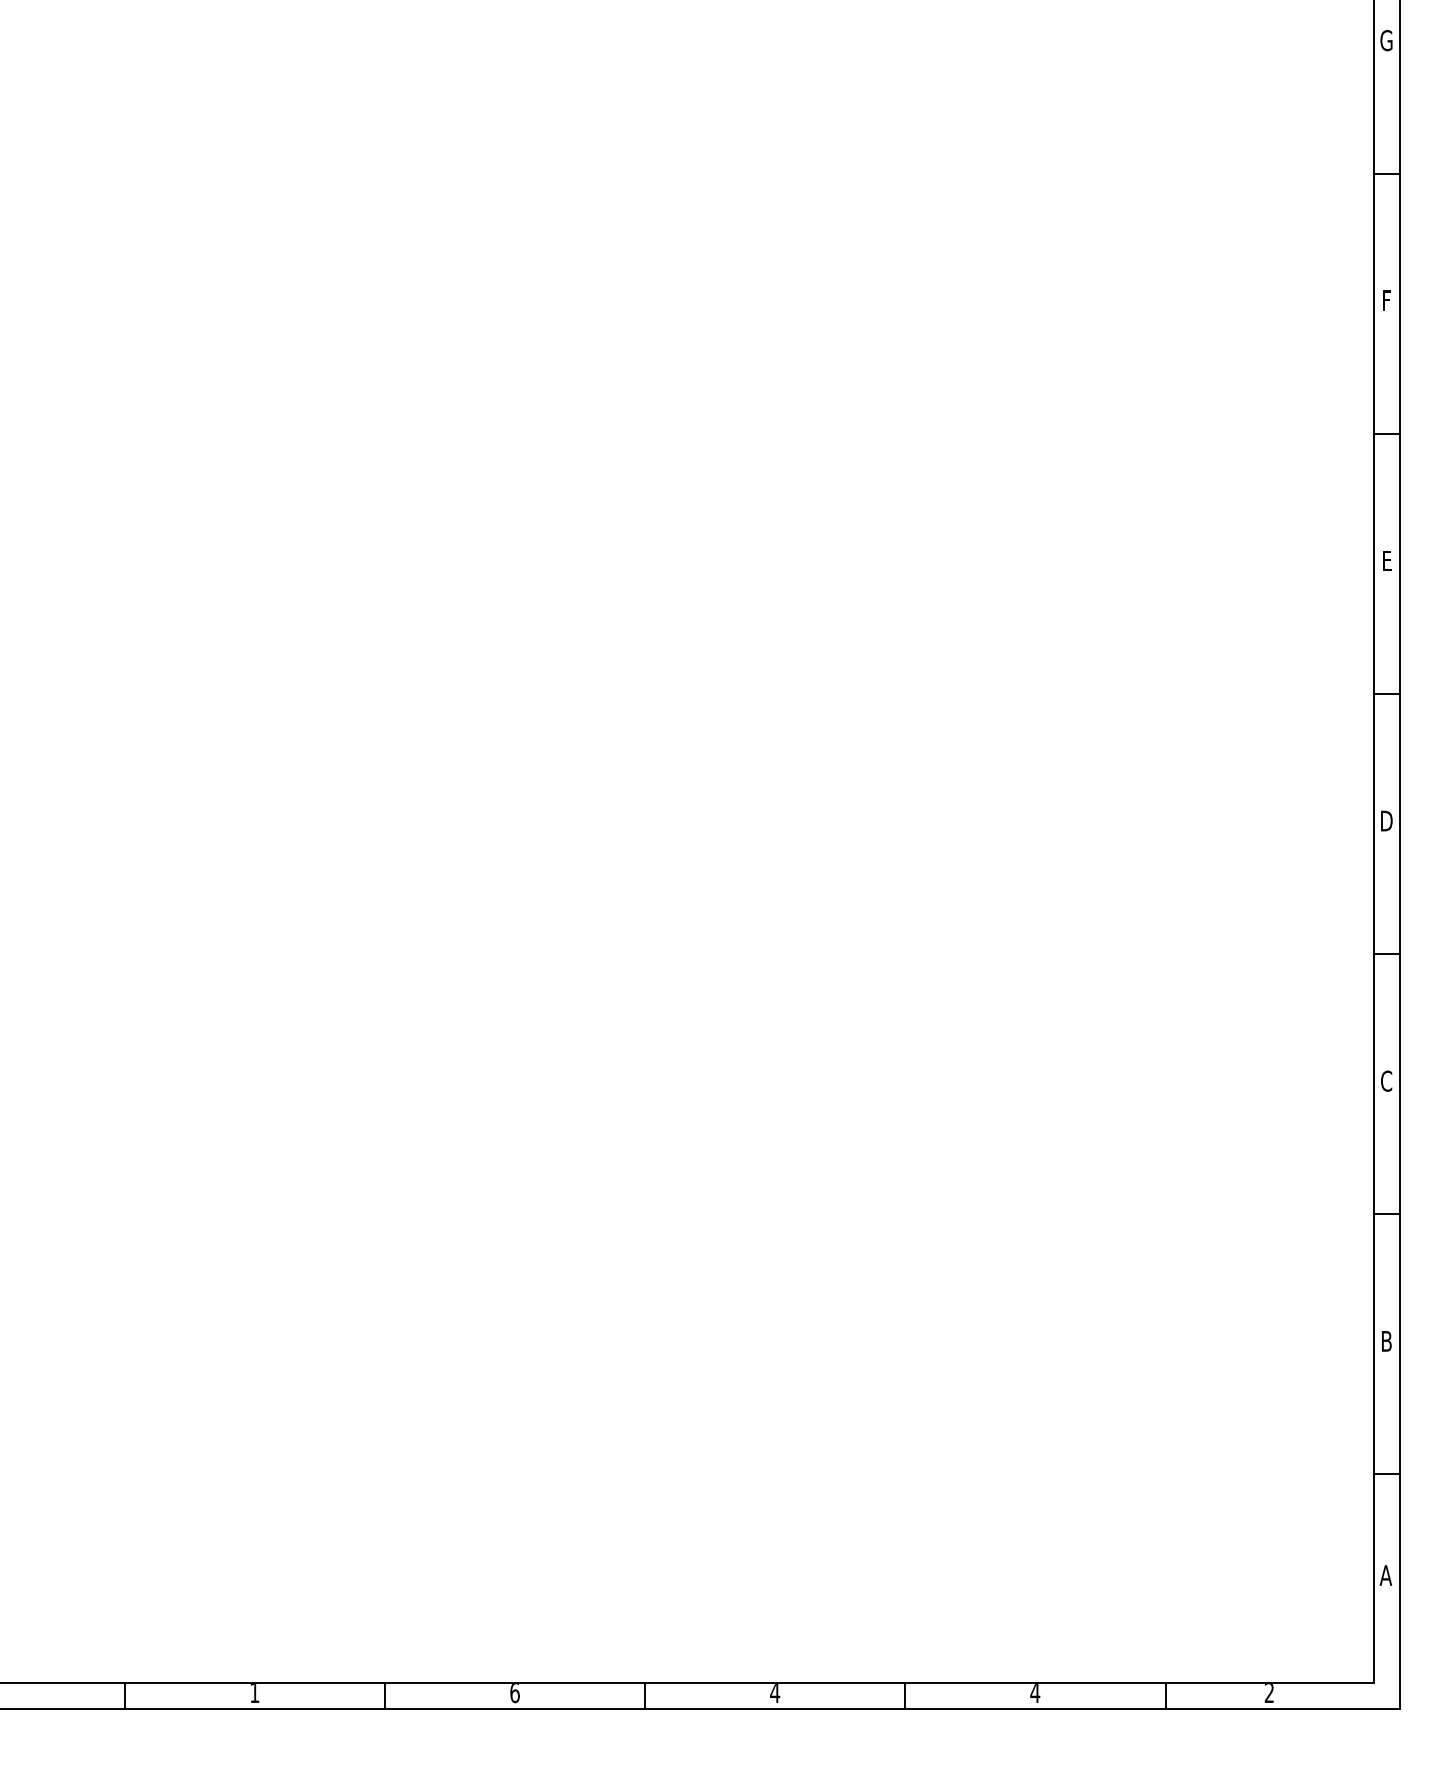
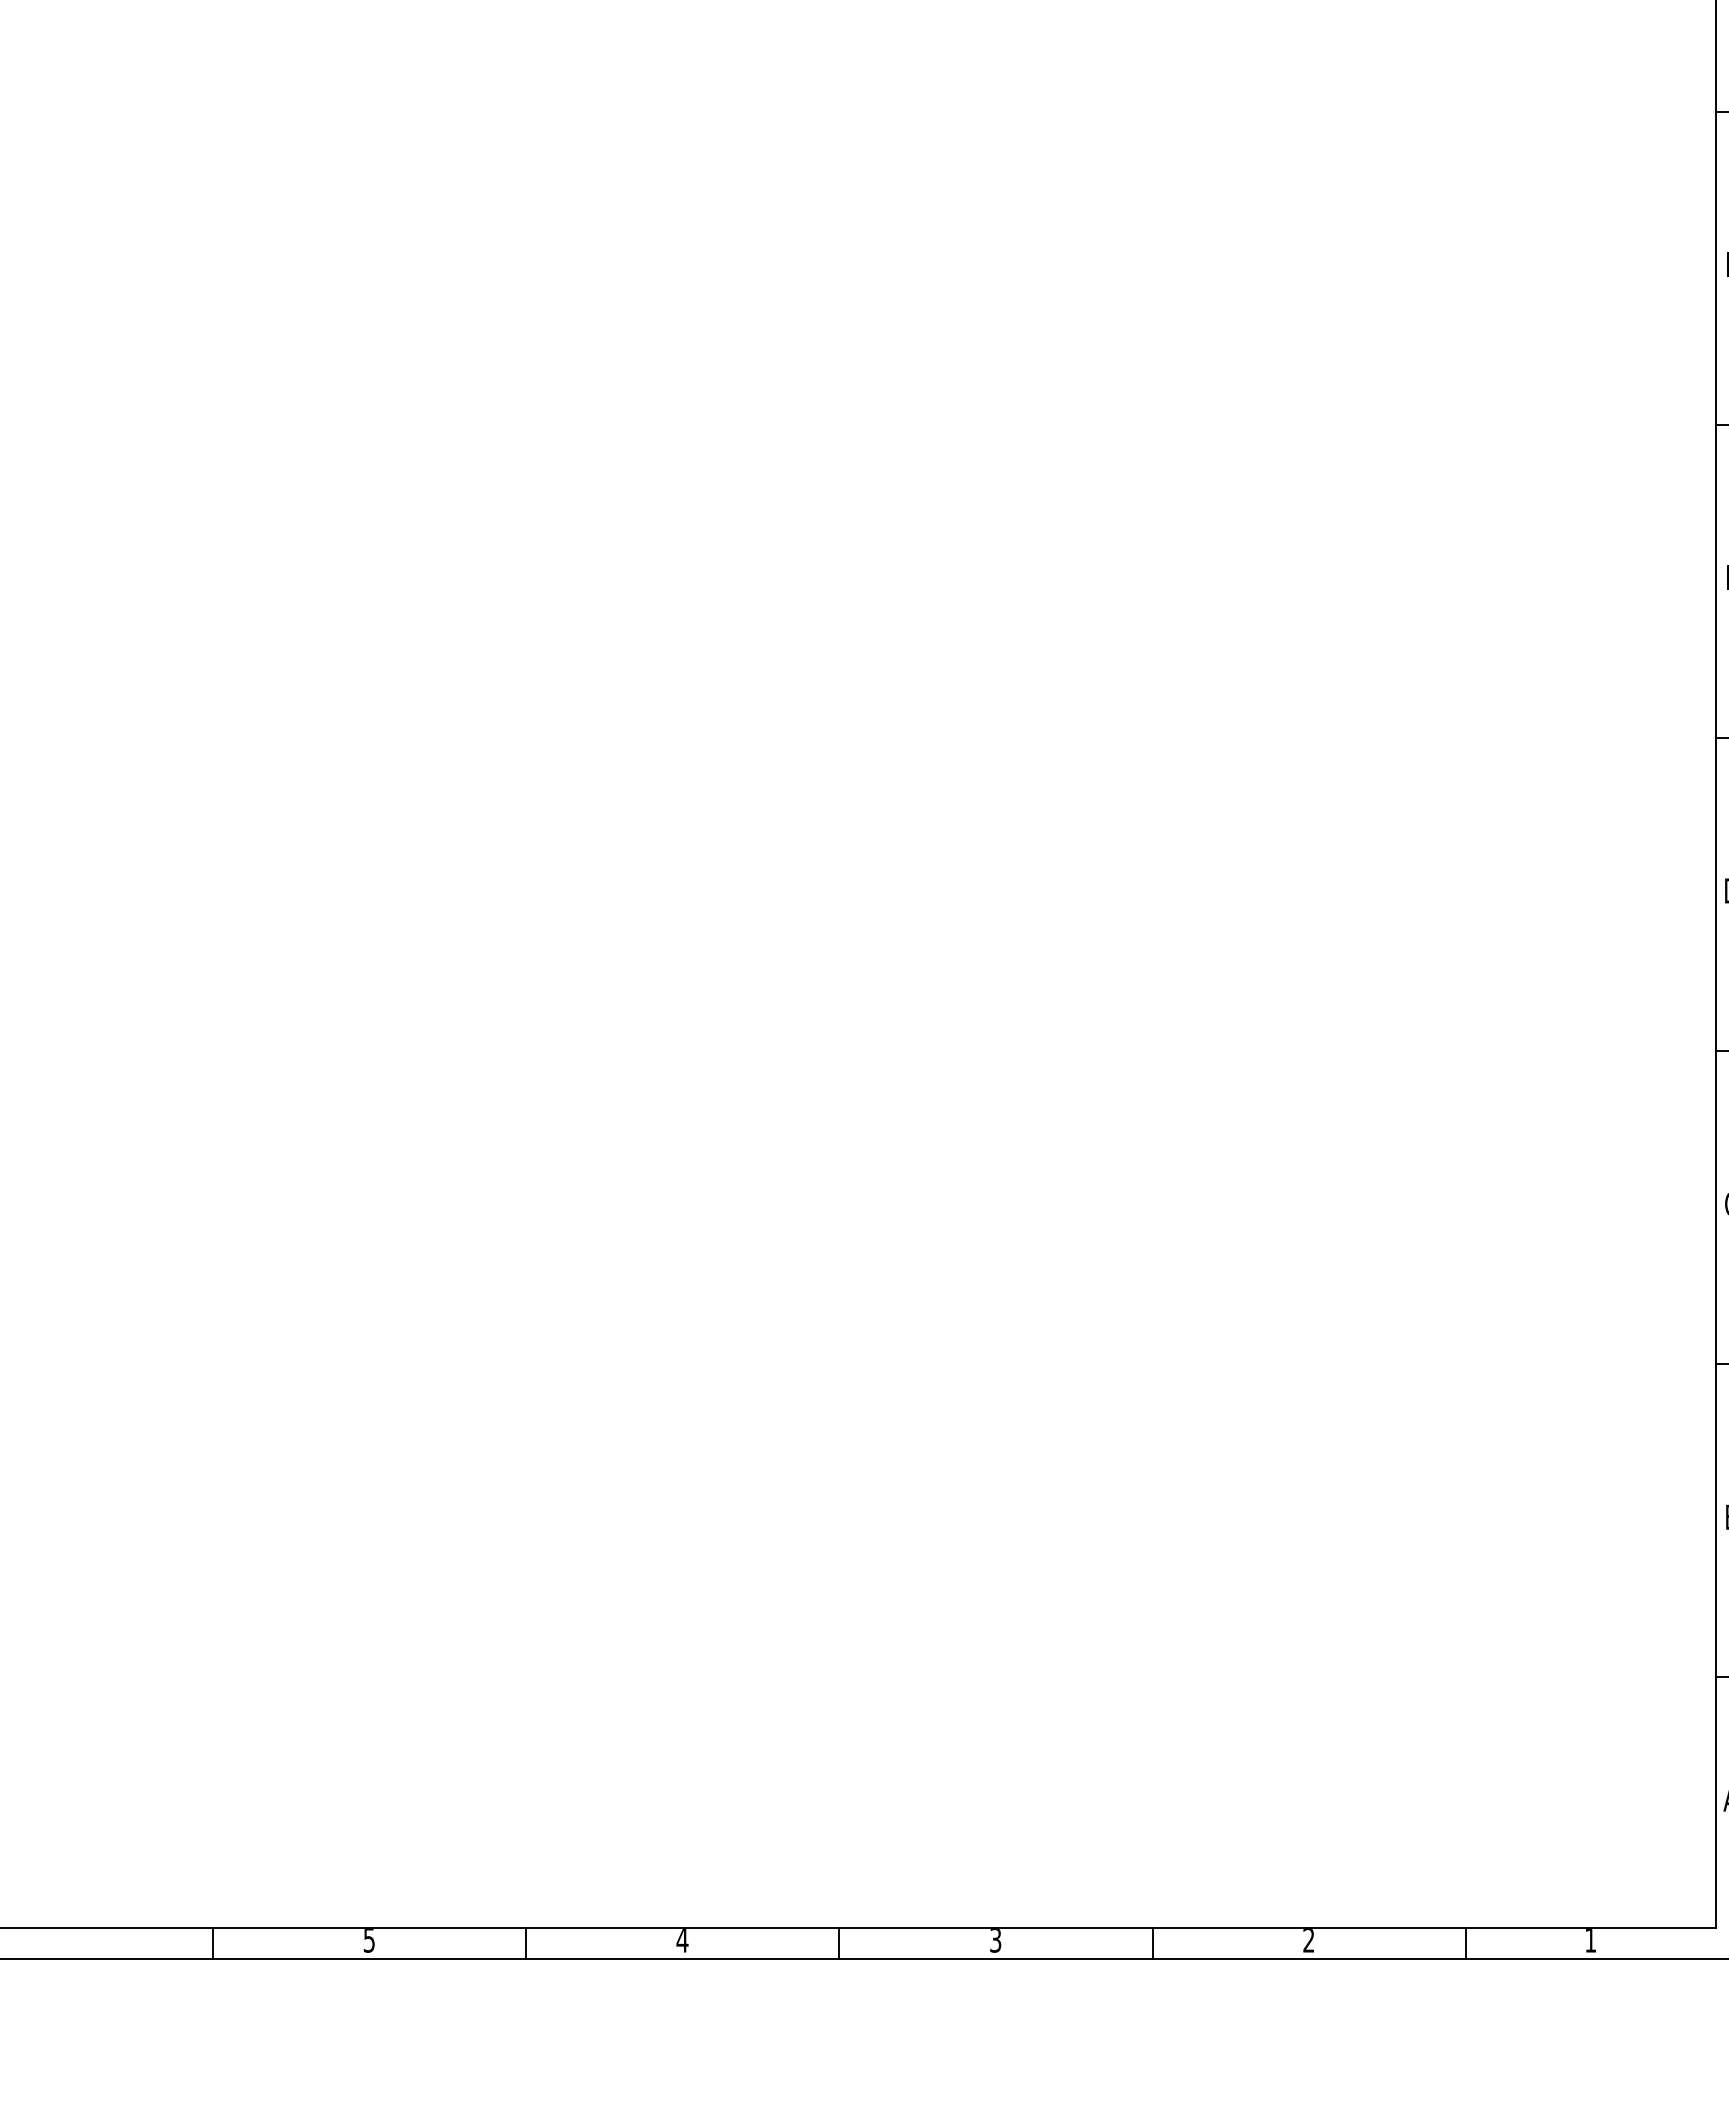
text: (254, 1693) -> (368, 1941), 1 -> 5
text: (514, 1693) -> (681, 1941), 6 -> 4
text: (775, 1693) -> (996, 1941), 4 -> 3
text: (1035, 1693) -> (1309, 1941), 4 -> 2
text: (1268, 1693) -> (1589, 1941), 2 -> 1

